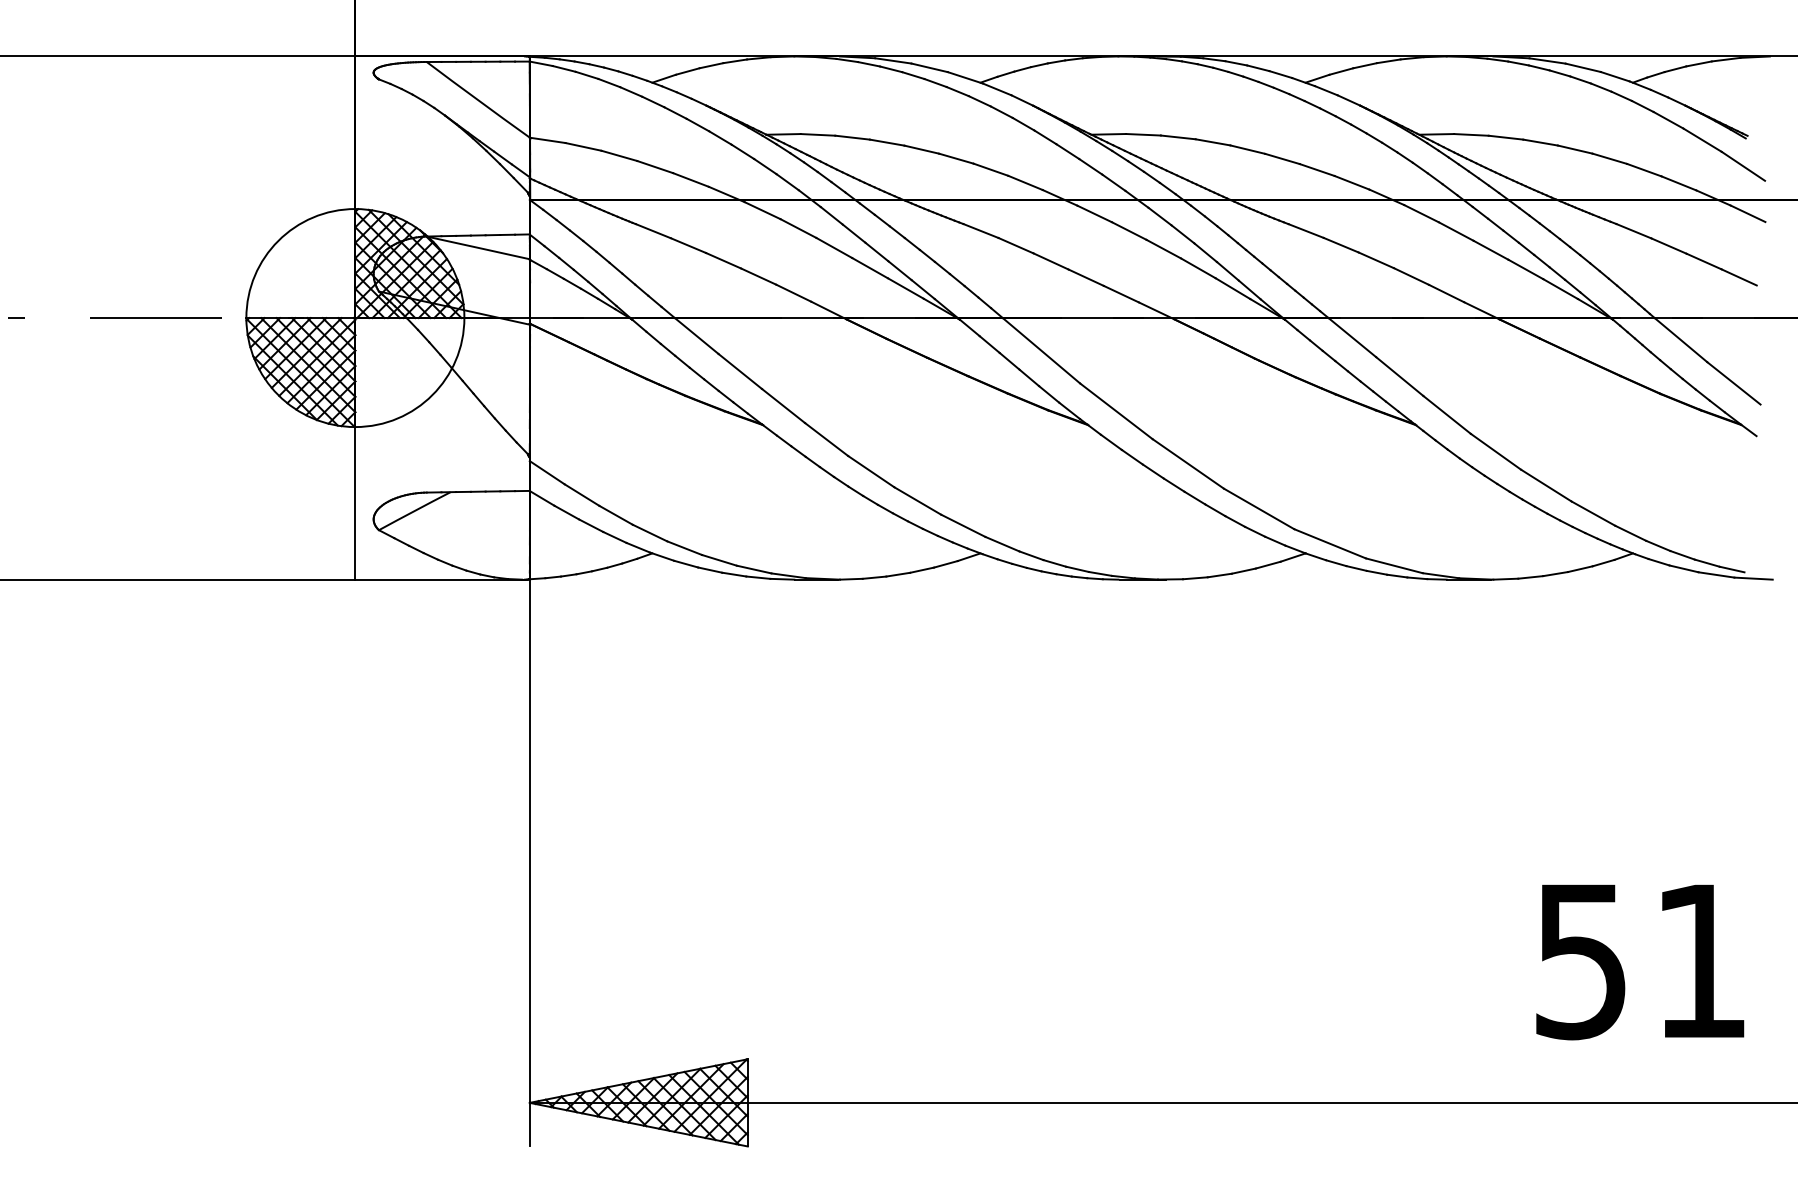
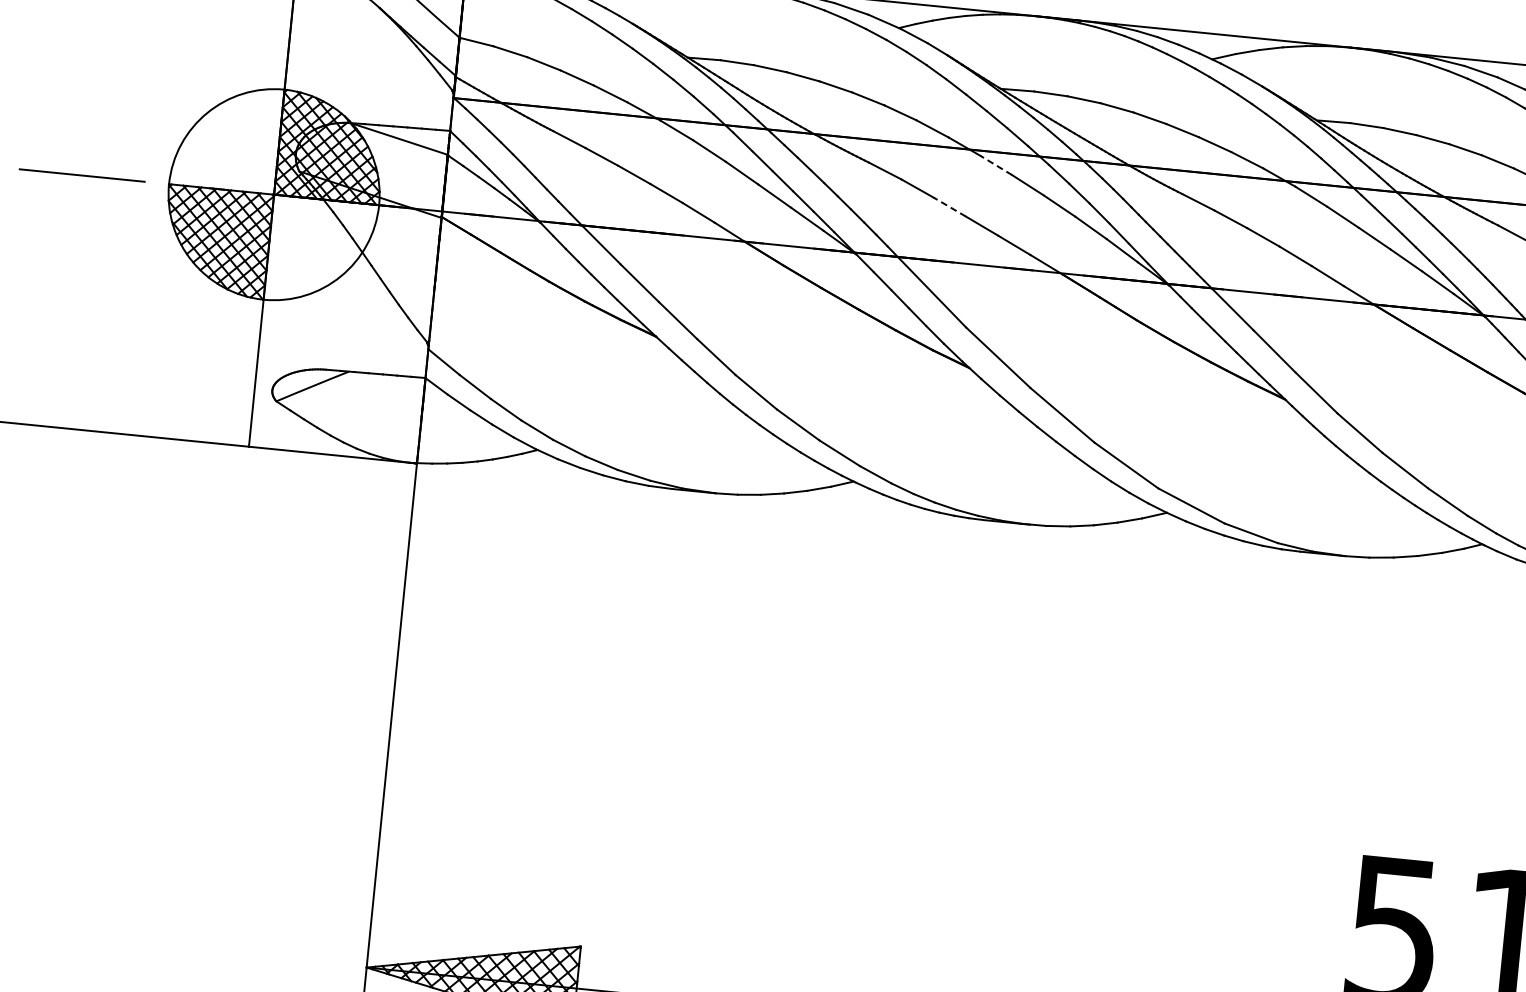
line: (1094, 213) -> (996, 165), solid -> dashed
line: (1050, 261) -> (949, 207), solid -> dashed

